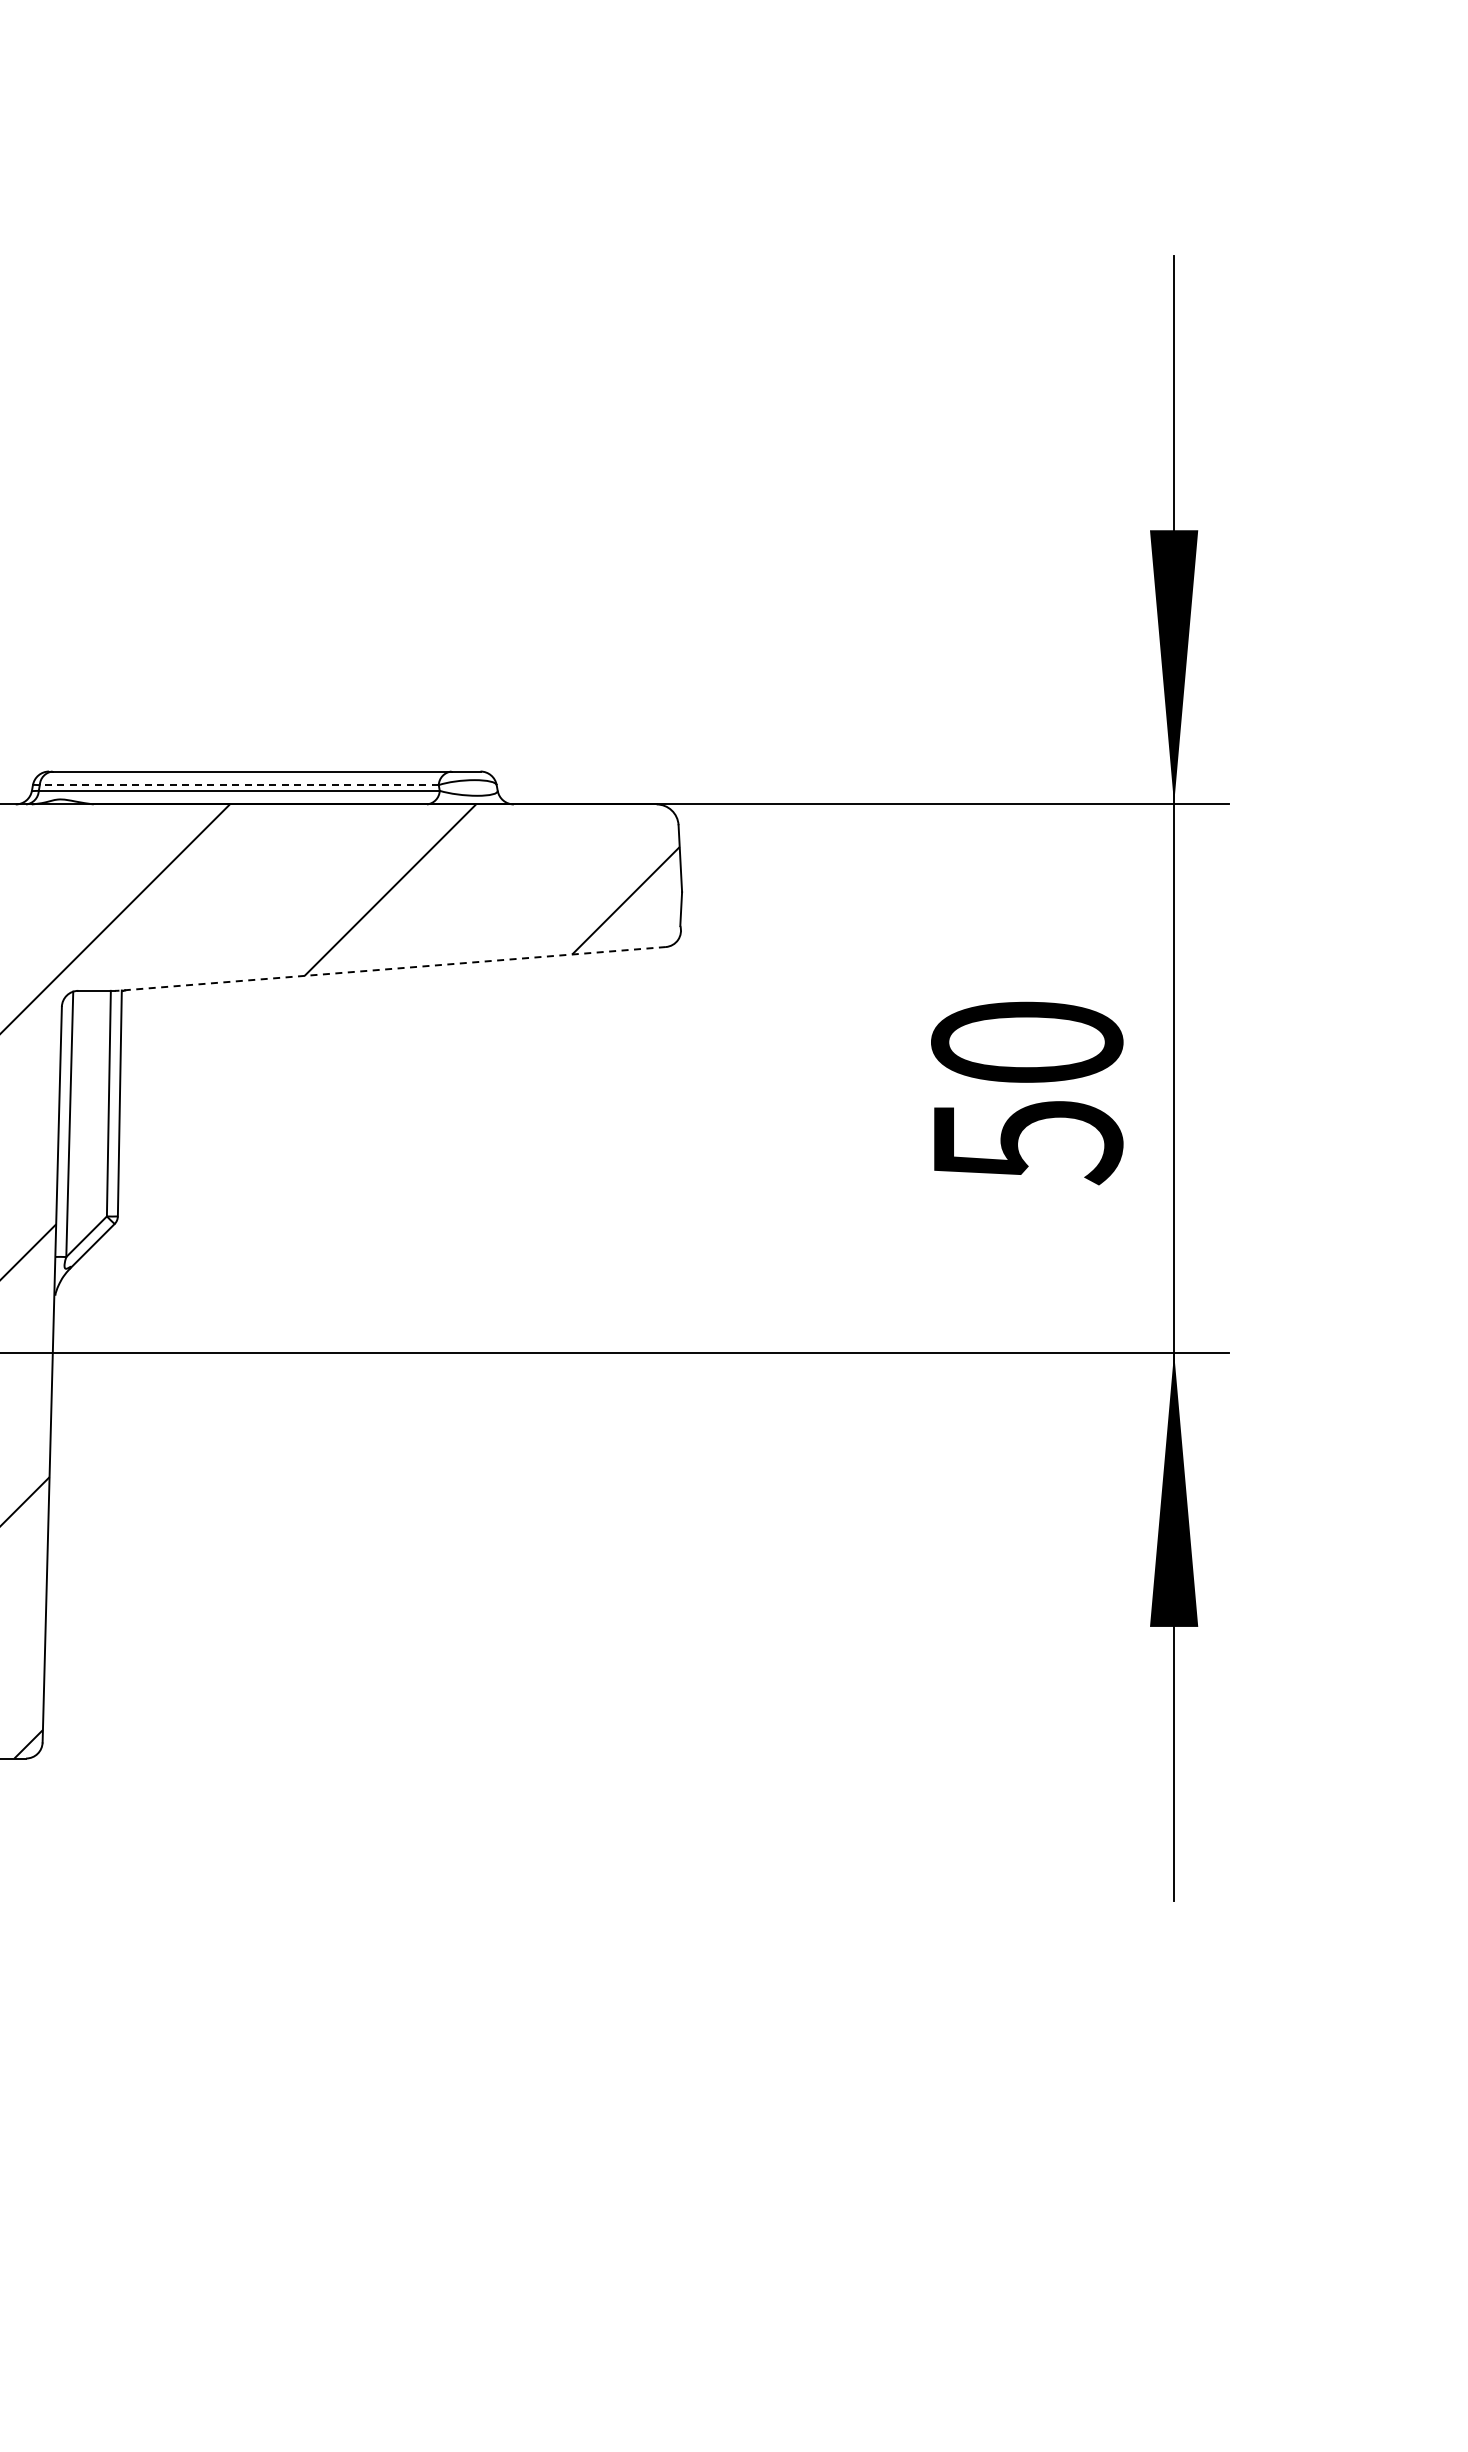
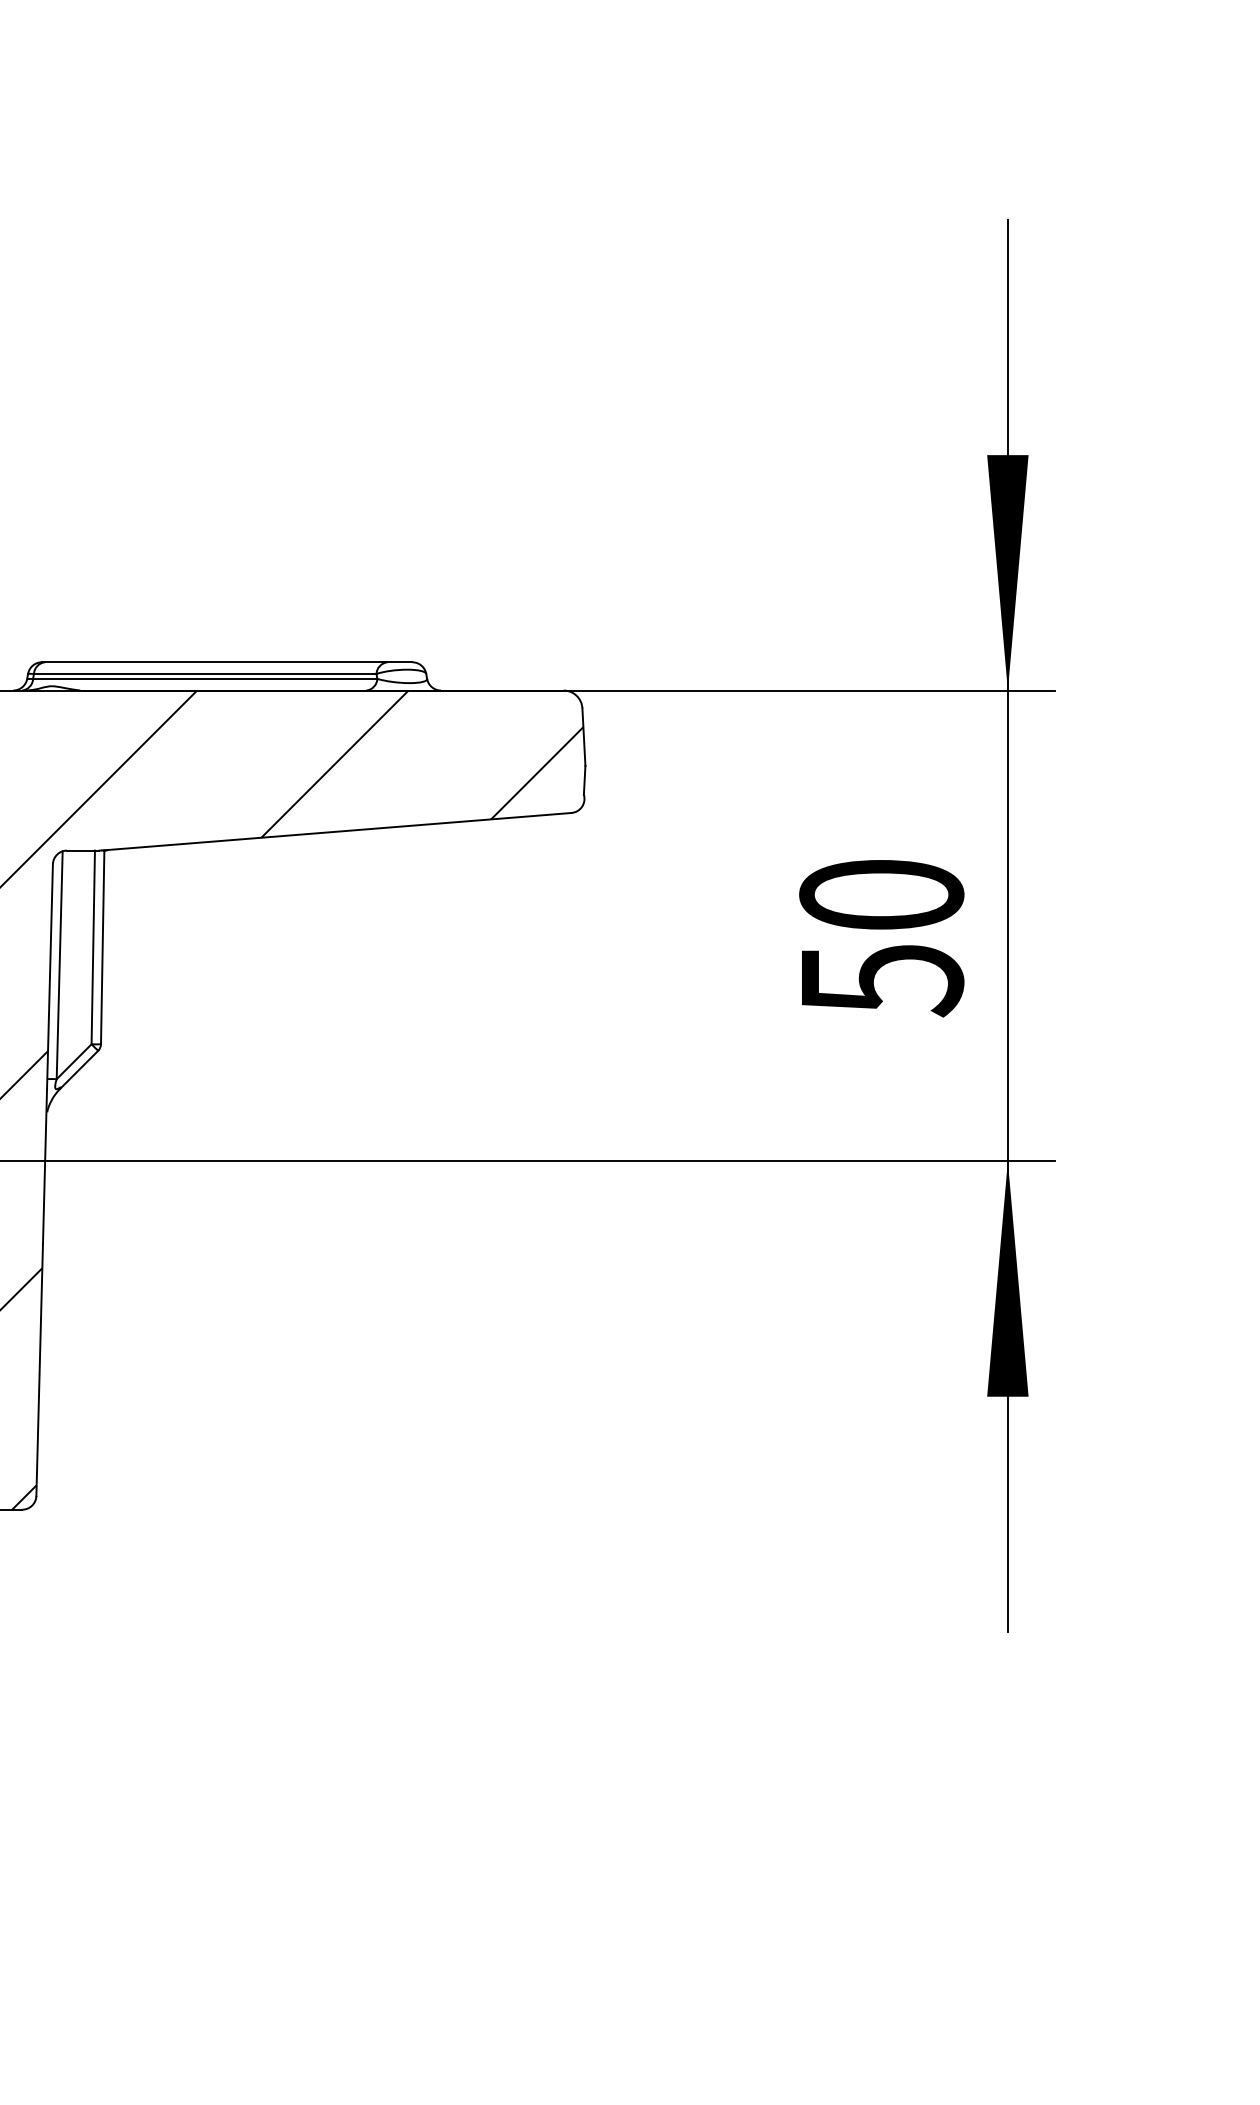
line: (238, 785) -> (204, 674), dashed -> solid
line: (392, 968) -> (336, 831), dashed -> solid

